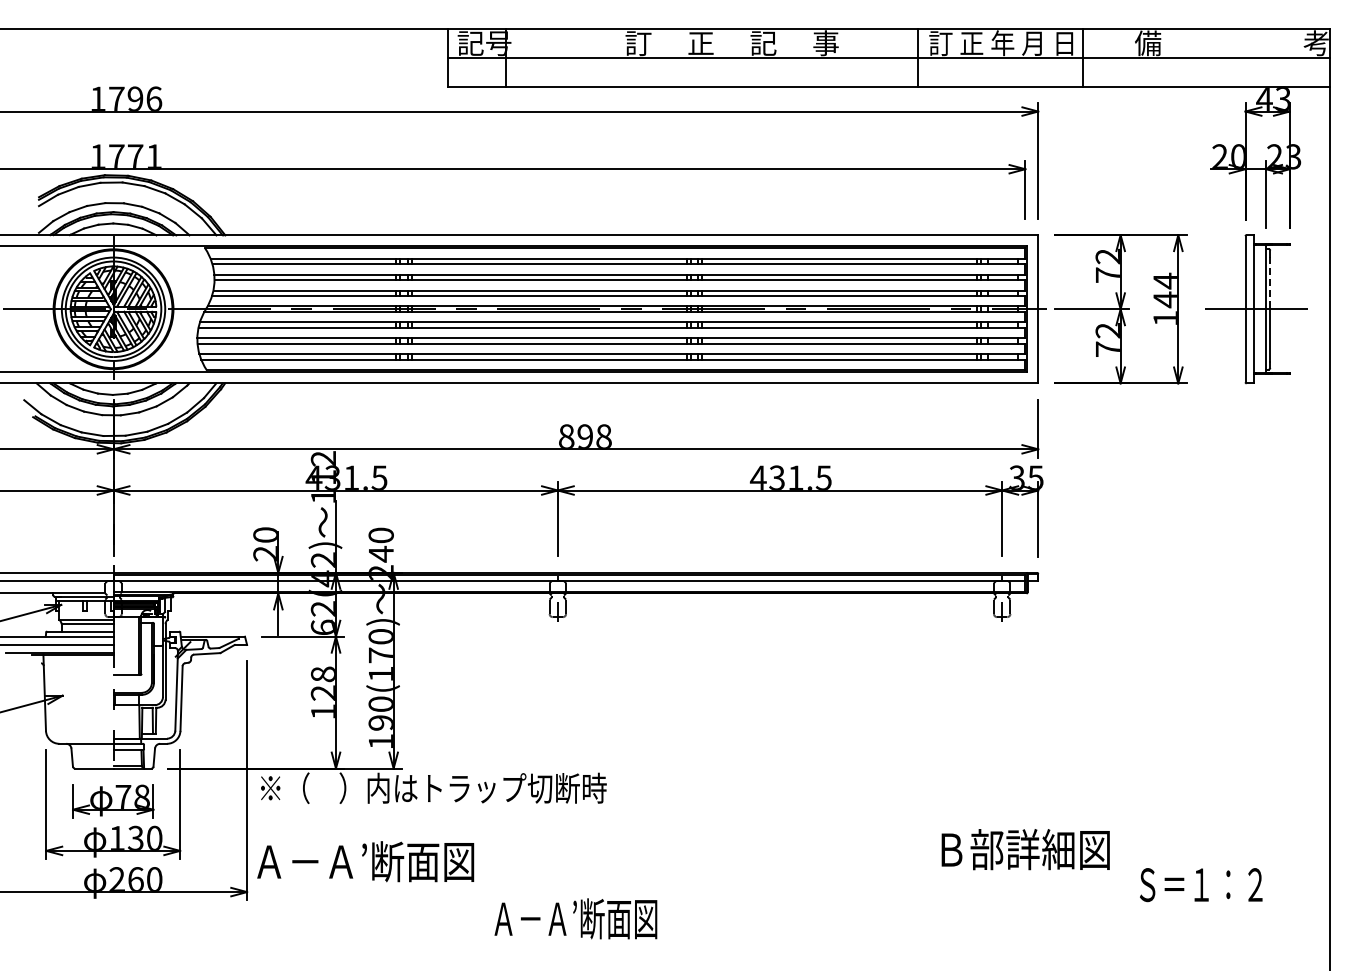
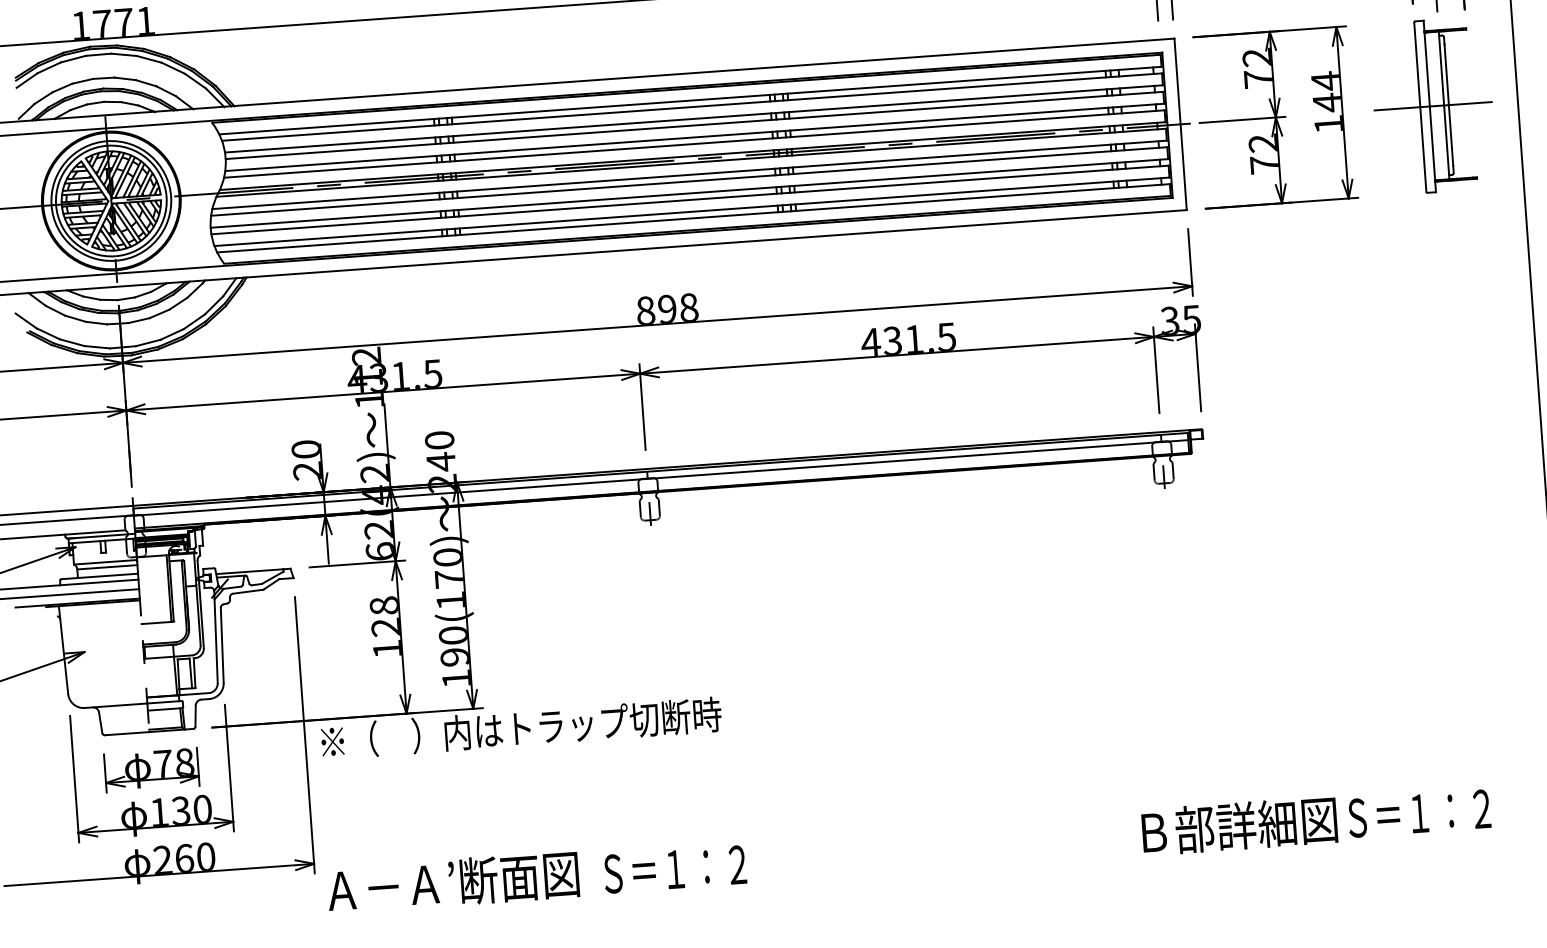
line: (1270, 283) -> (1447, 75), dashed -> solid
text: (1025, 849) -> (1239, 825), moved
text: (365, 861) -> (453, 882), moved
text: (1201, 885) -> (1419, 814), moved
text: (575, 918) -> (696, 867), Ａ－Ａ’断面図 -> Ｓ＝１：２

